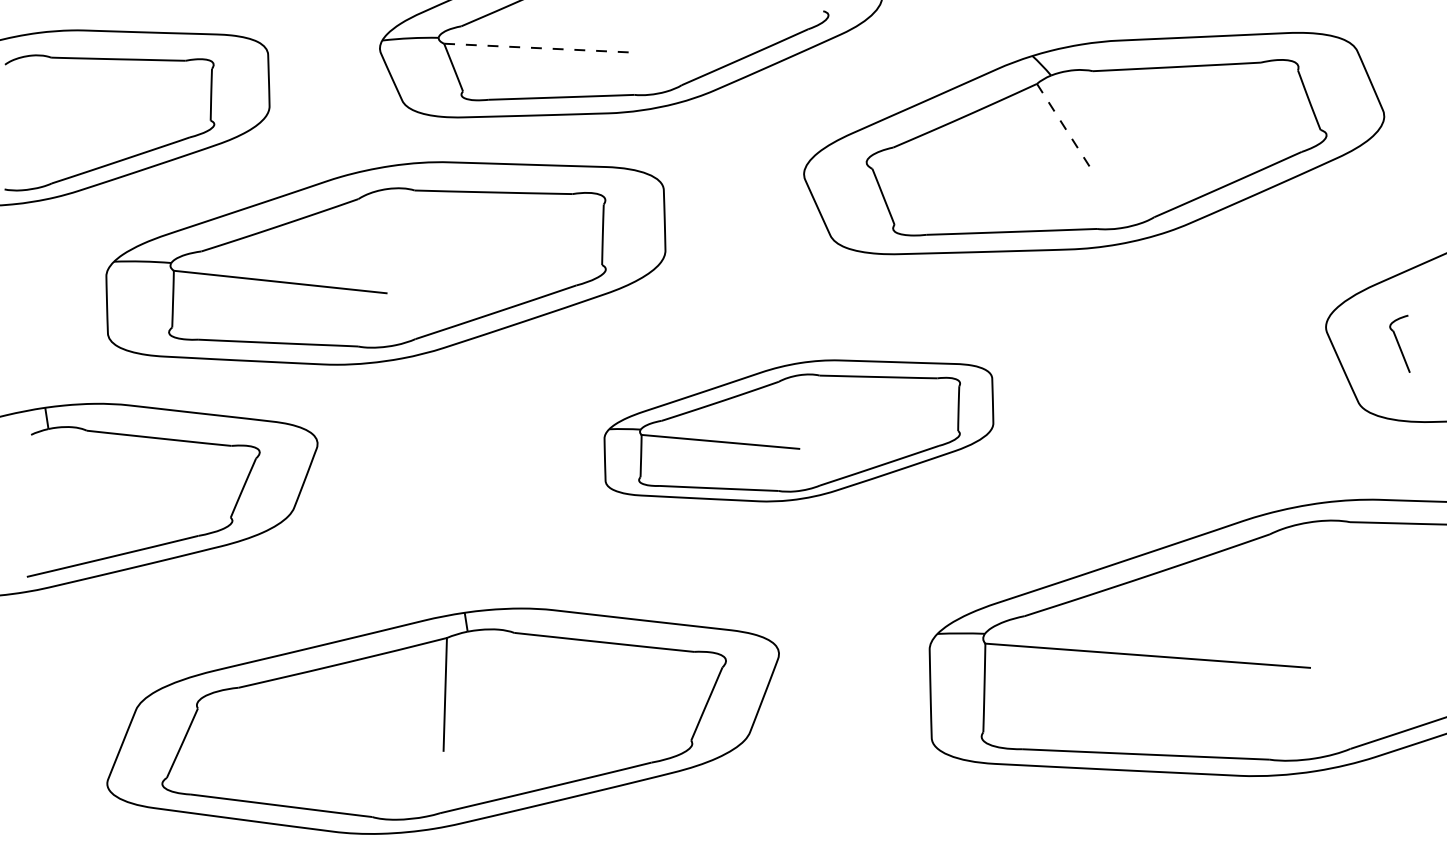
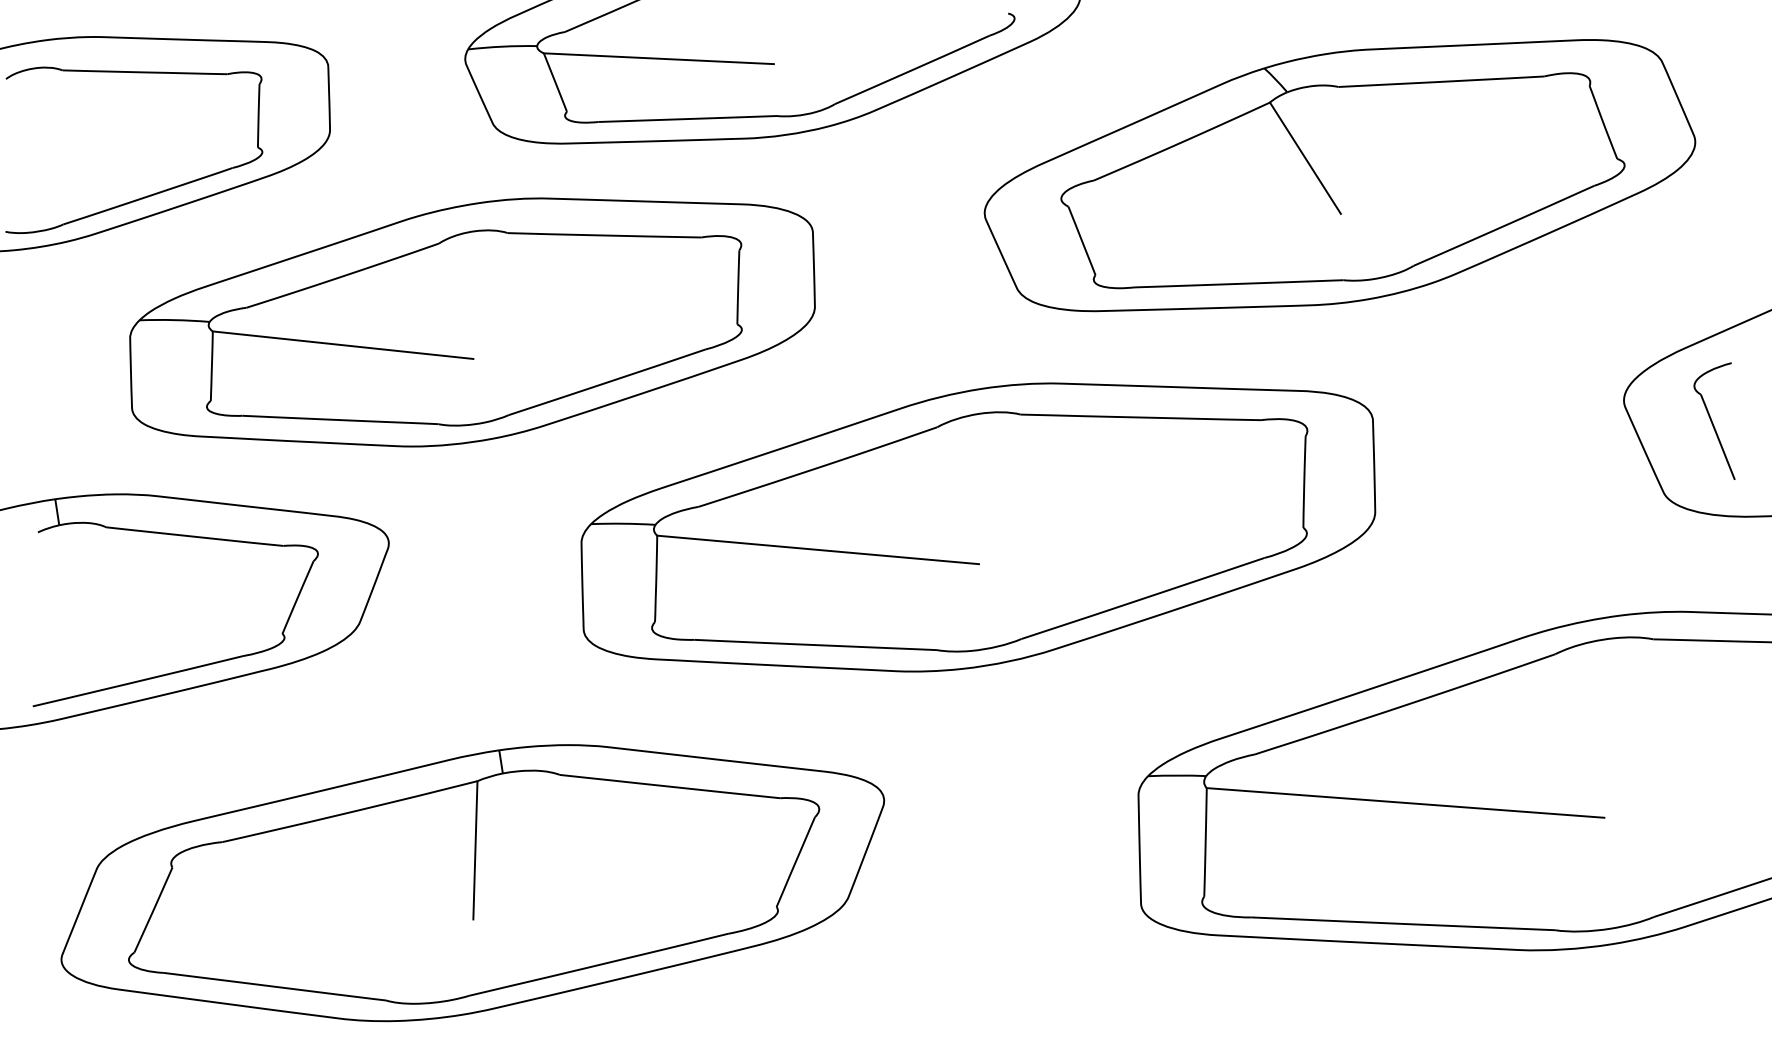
line: (538, 48) -> (659, 59), dashed -> solid
line: (1065, 129) -> (1304, 158), dashed -> solid
part: (1399, 343) -> (1713, 420), size x1.67
part: (798, 430) -> (977, 527), size x1.67
part: (442, 720) -> (472, 882), moved

